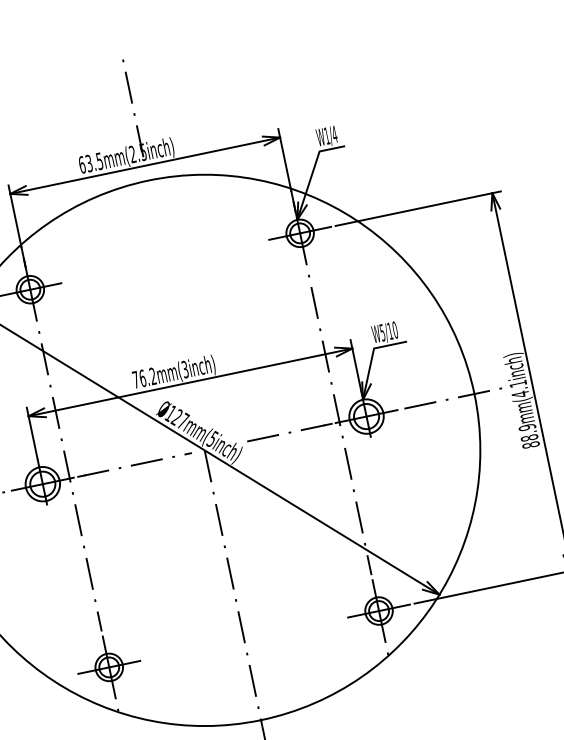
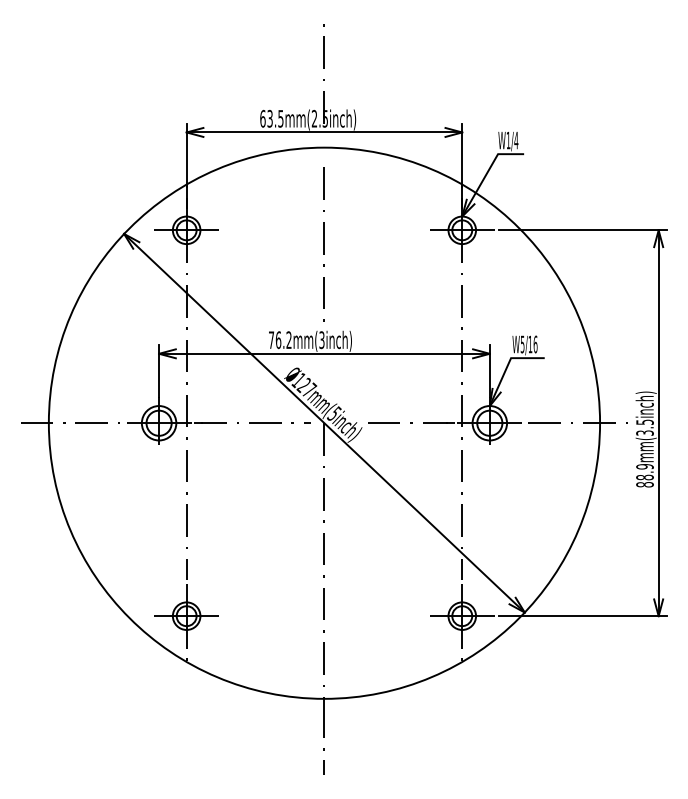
line: (167, 275) -> (323, 244), added
text: (394, 329) -> (535, 343), W5/10 -> W5/16
text: (518, 389) -> (644, 427), 88.9mm(4.1inch) -> 88.9mm(3.5inch)

